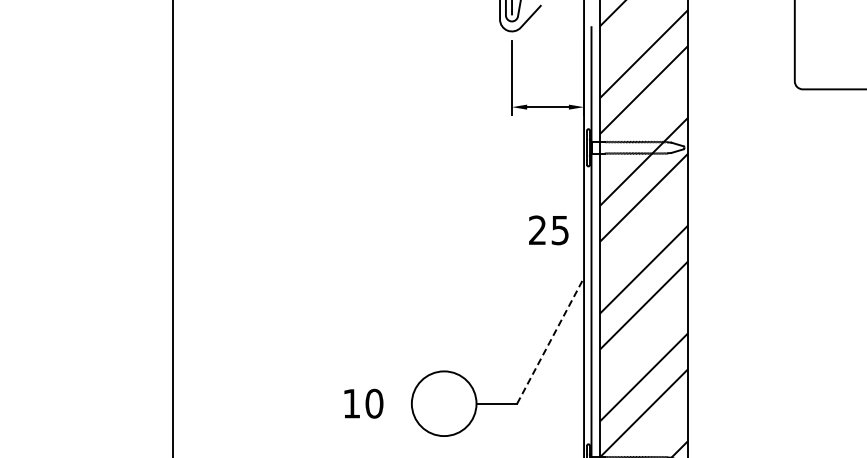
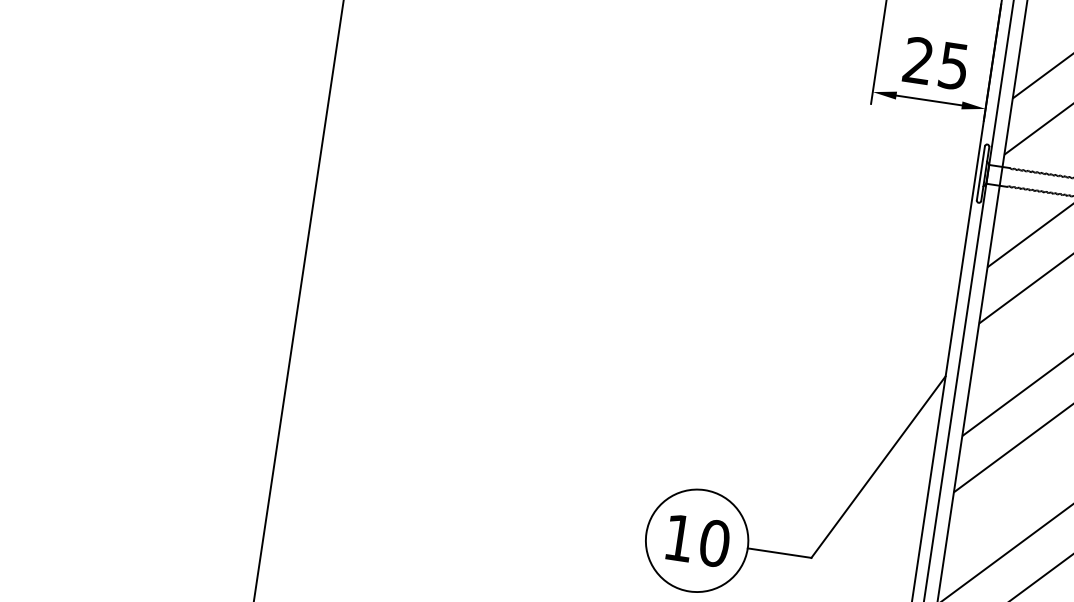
text: (548, 230) -> (935, 63), moved
line: (550, 340) -> (878, 466), dashed -> solid
text: (363, 403) -> (697, 540), moved

